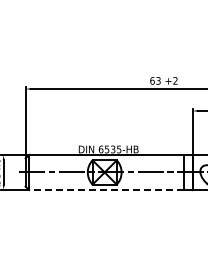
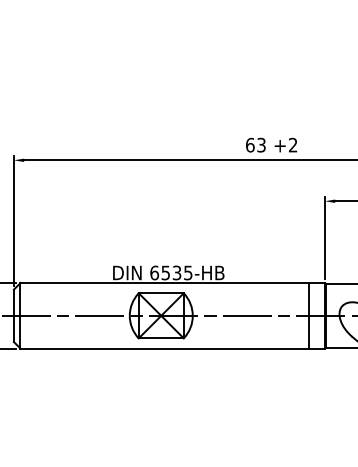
line: (105, 190) -> (162, 349), dashed -> solid

